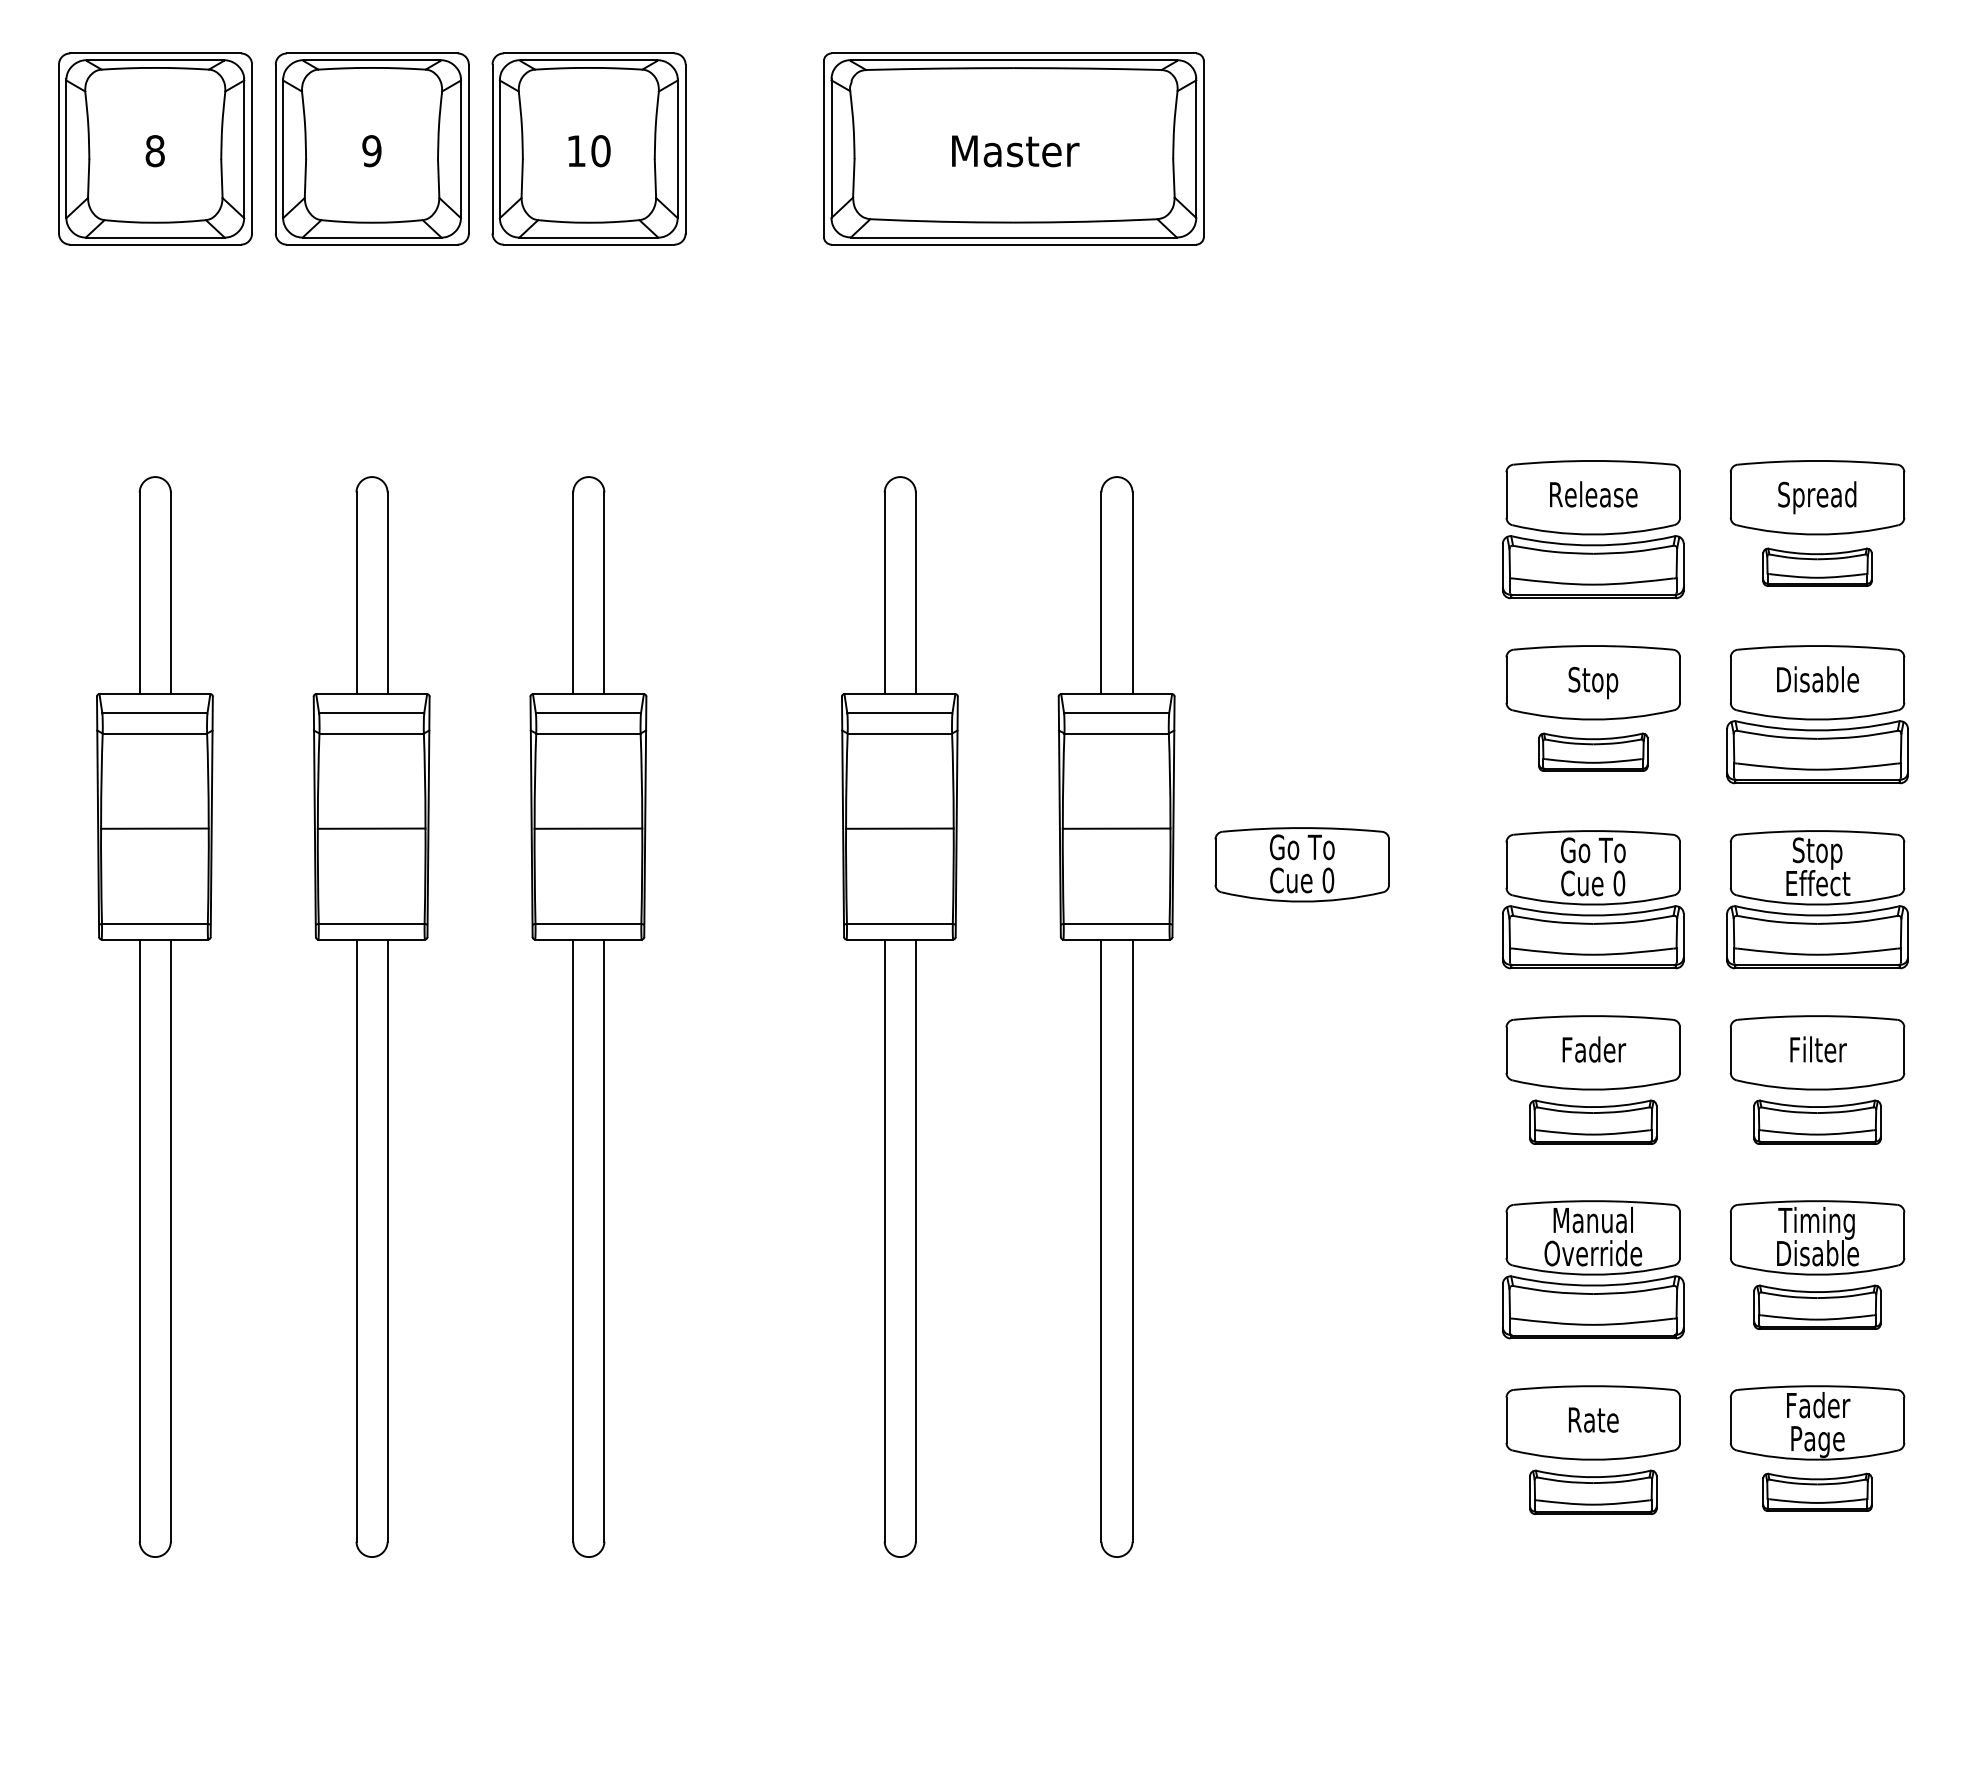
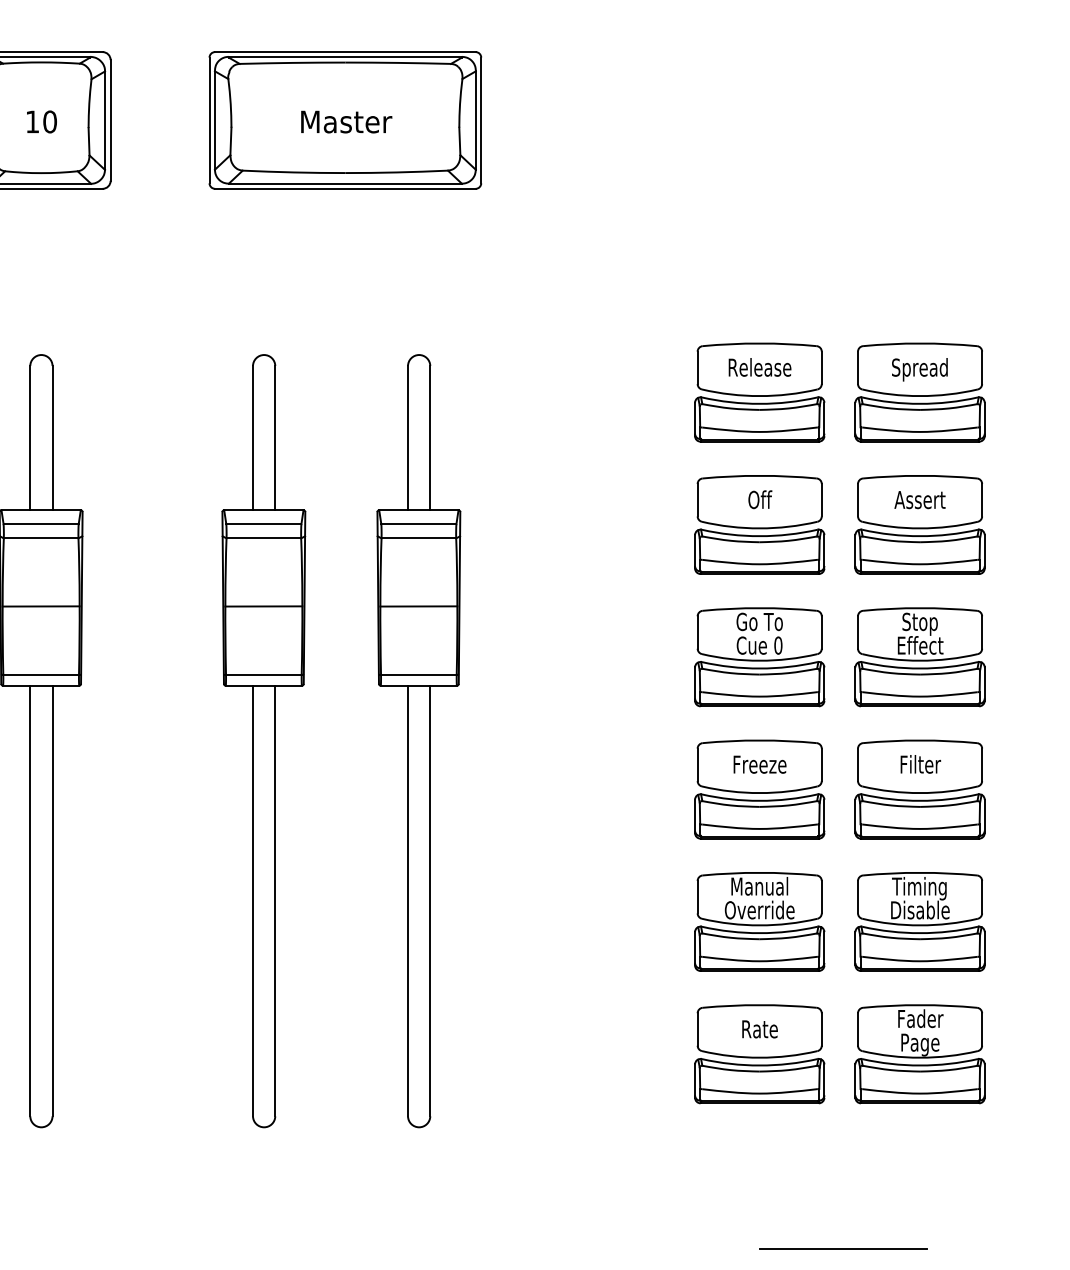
part: (1817, 567) -> (920, 419), size x1.67
text: (1818, 679) -> (920, 499), Disable -> Assert
text: (1593, 682) -> (759, 501), Stop -> Off
part: (1593, 752) -> (759, 551), size x1.67
part: (1301, 864) -> (551, 632), removed
text: (1593, 1049) -> (759, 764), Fader -> Freeze
part: (1593, 1122) -> (759, 816), size x1.43
part: (1817, 1122) -> (920, 816), size x1.43
part: (1817, 1307) -> (920, 948), size x1.43
part: (1593, 1492) -> (759, 1081), size x1.43
part: (1817, 1492) -> (920, 1081), size x1.67
line: (1710, 1726) -> (843, 1248), added

